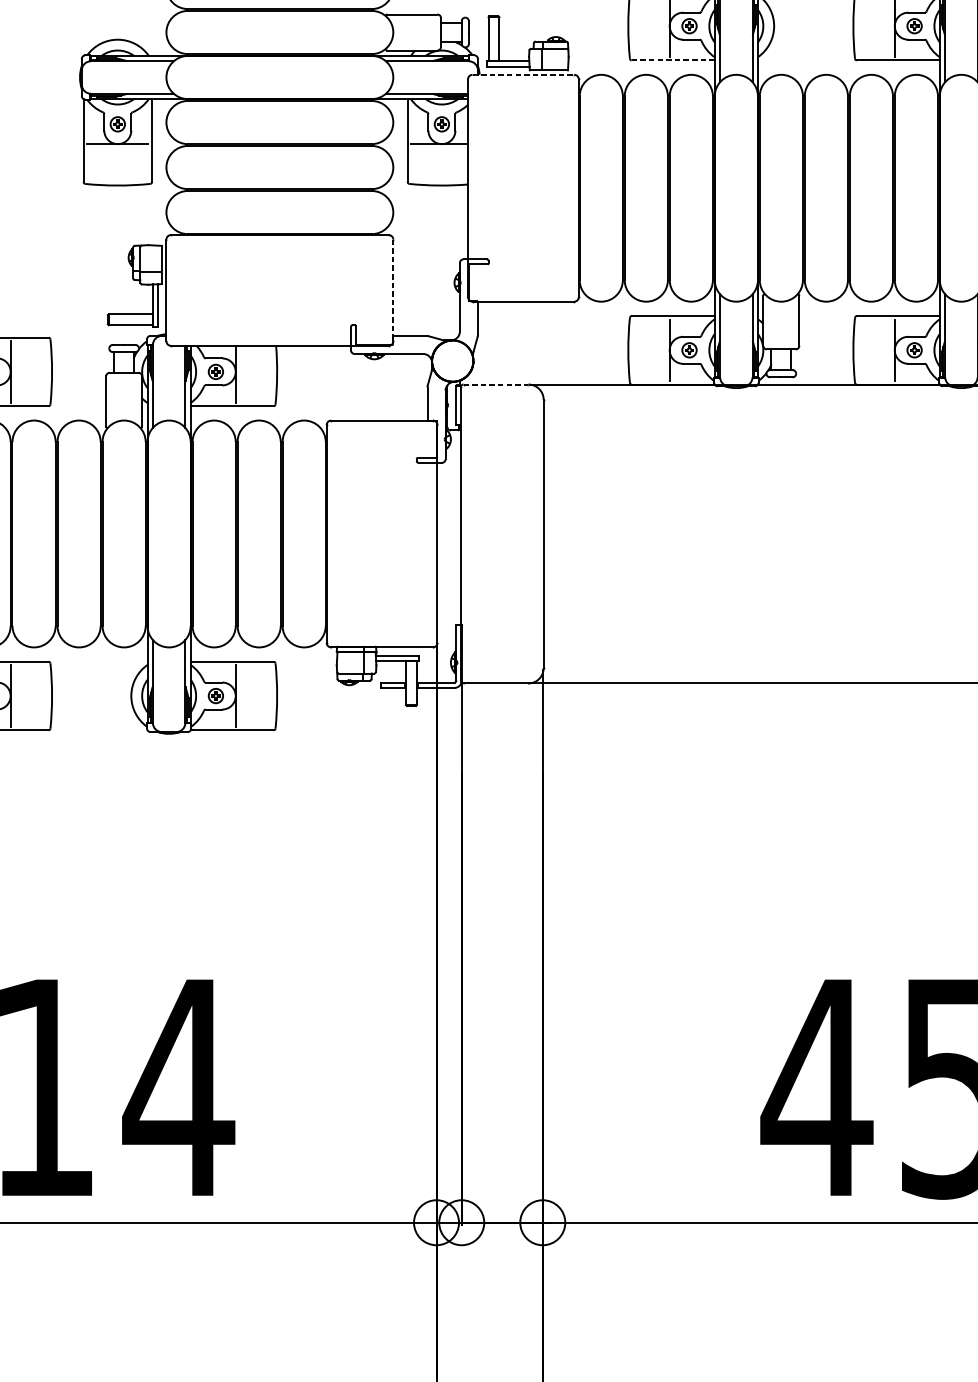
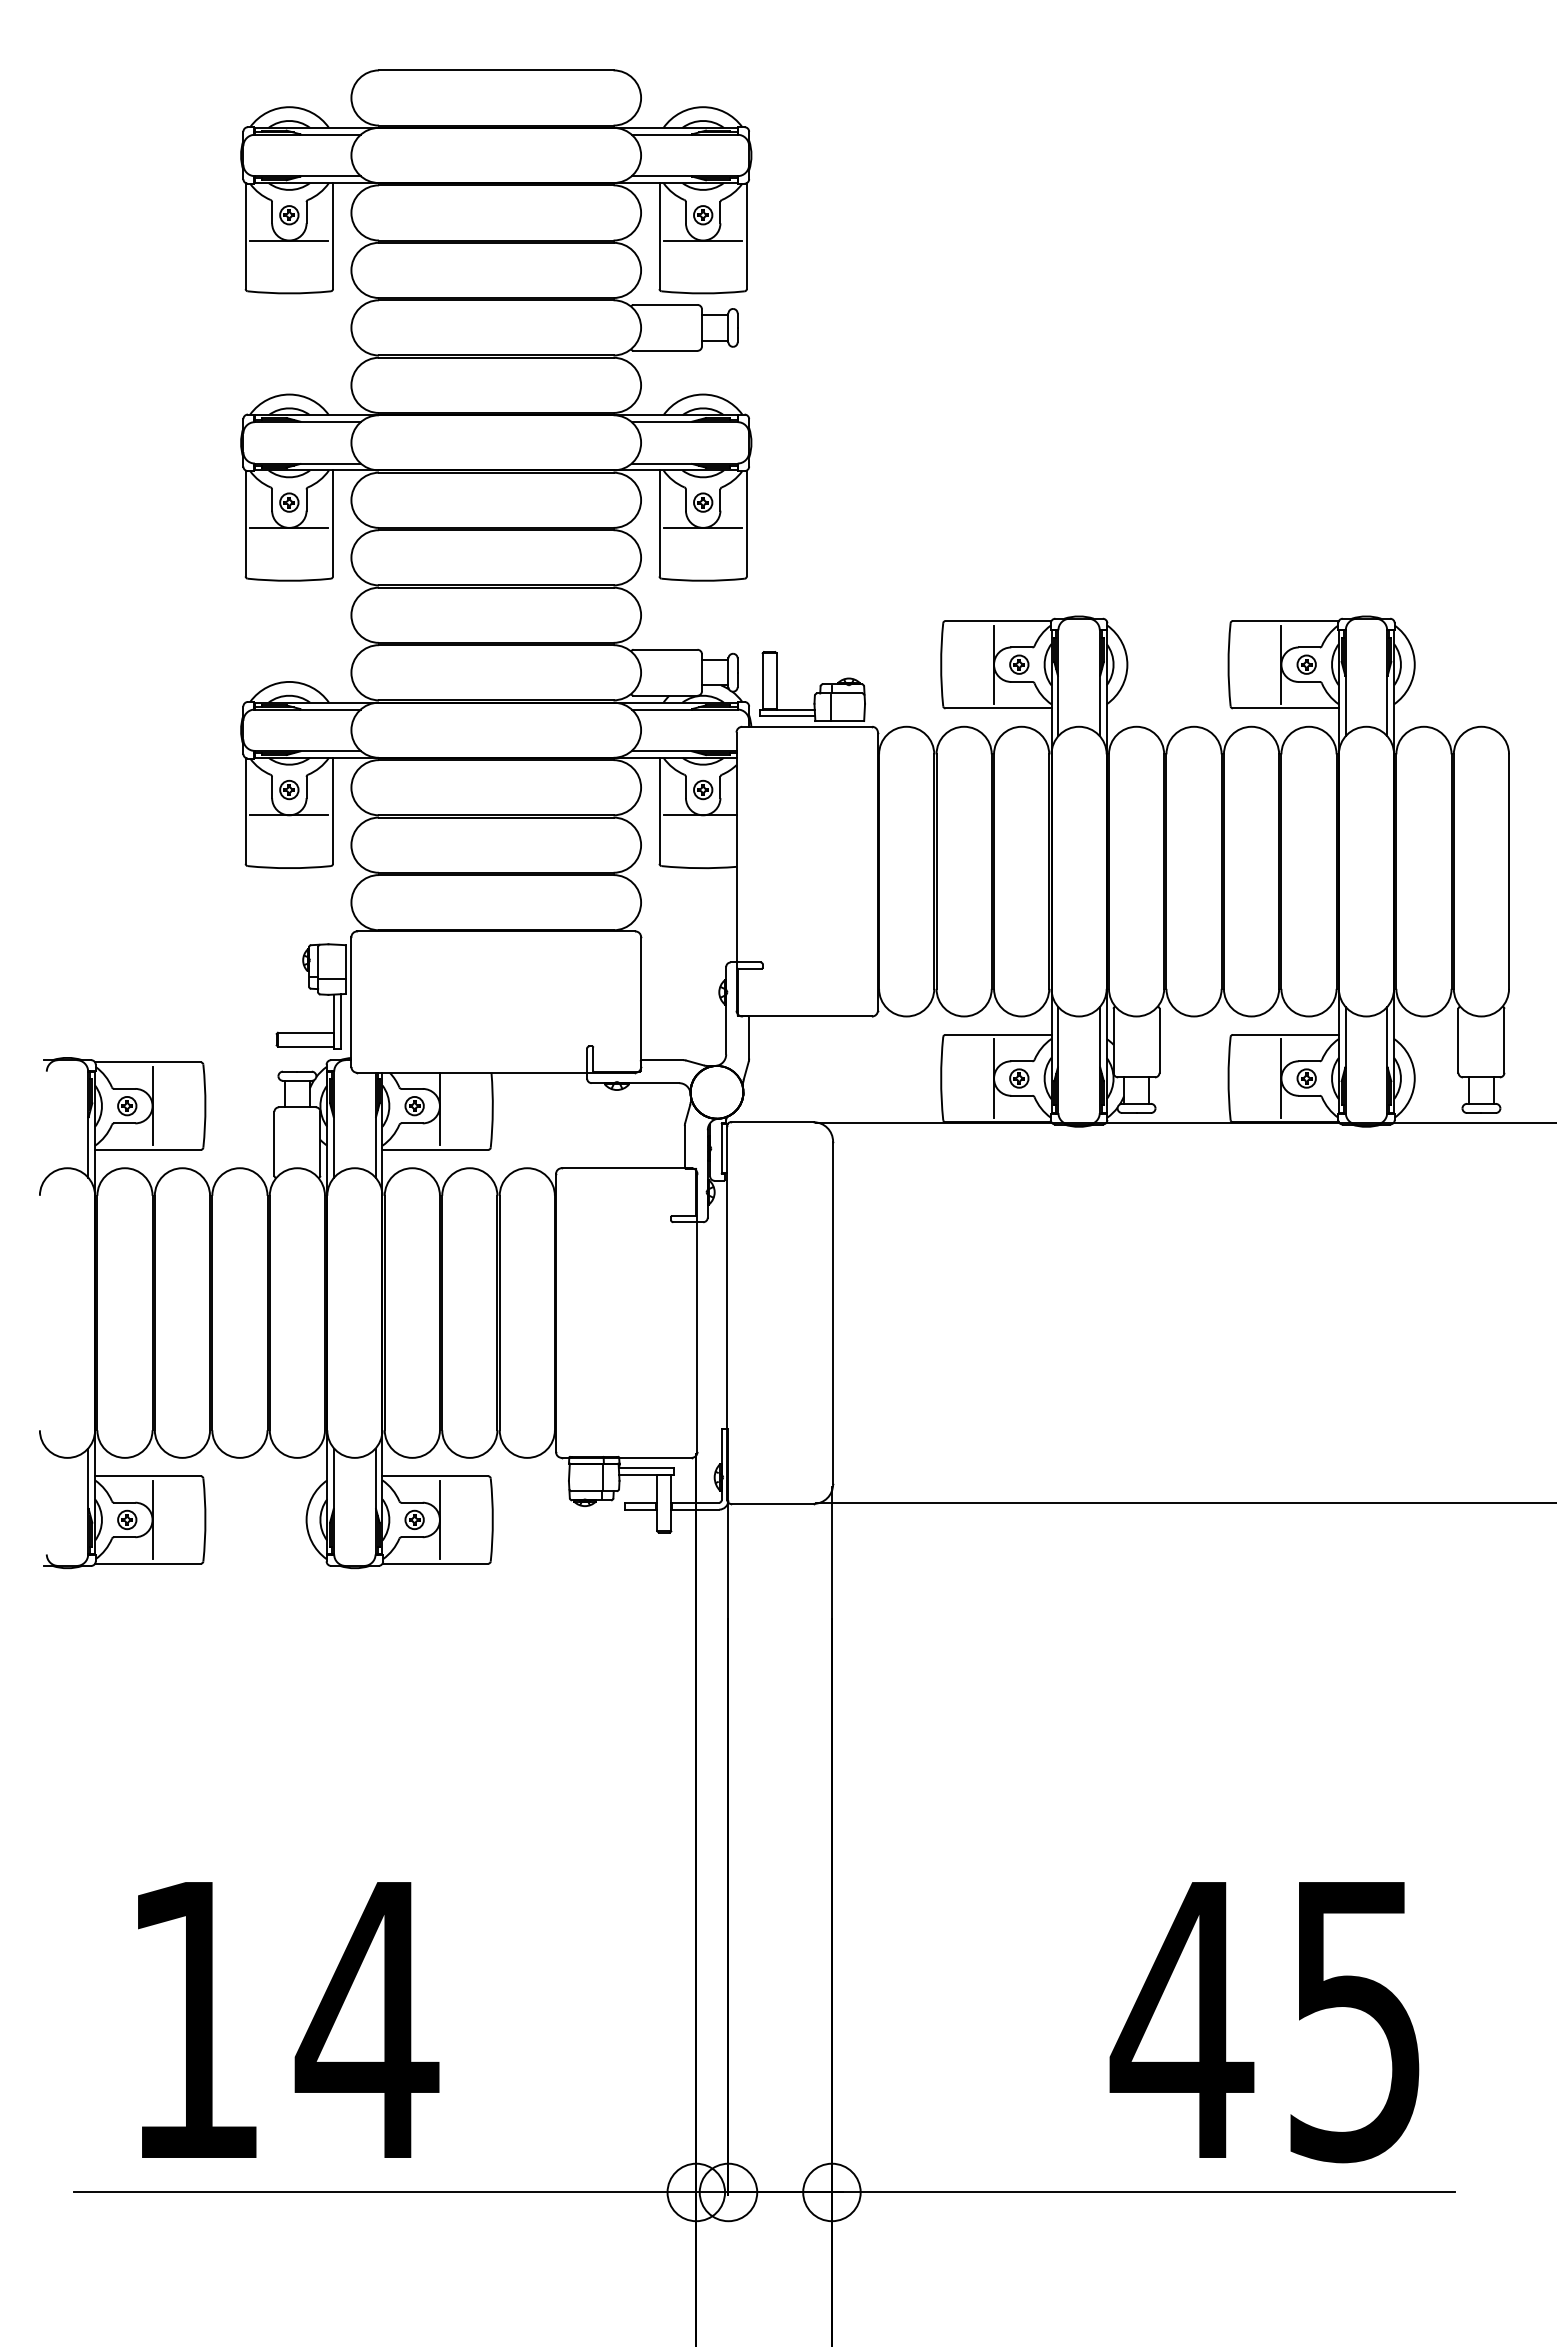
line: (673, 60) -> (998, 708), dashed -> solid
line: (523, 74) -> (807, 726), dashed -> solid
line: (393, 290) -> (641, 1002), dashed -> solid
line: (496, 384) -> (772, 1122), dashed -> solid

